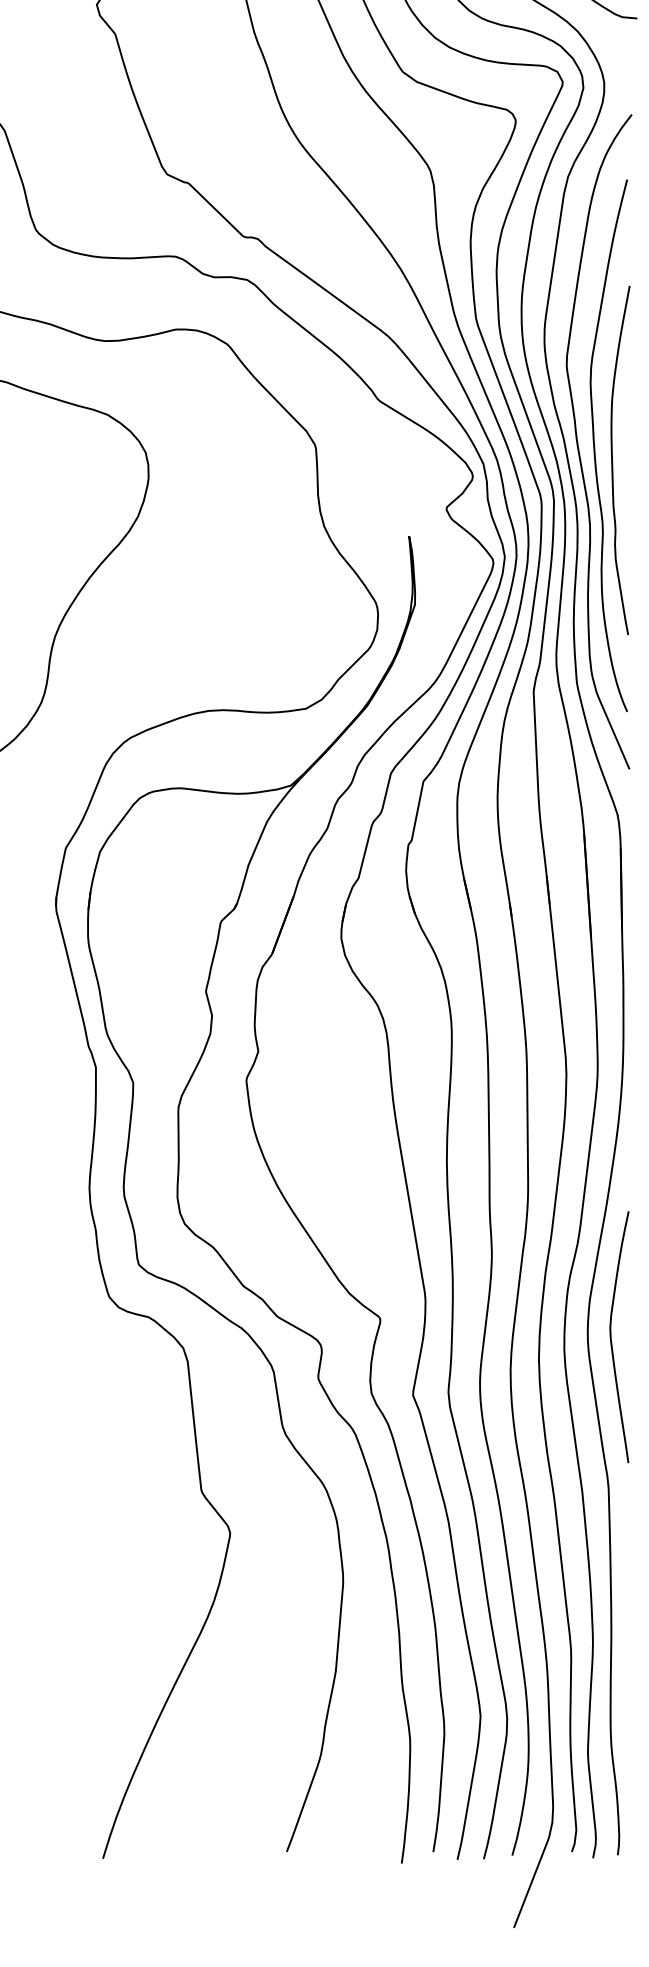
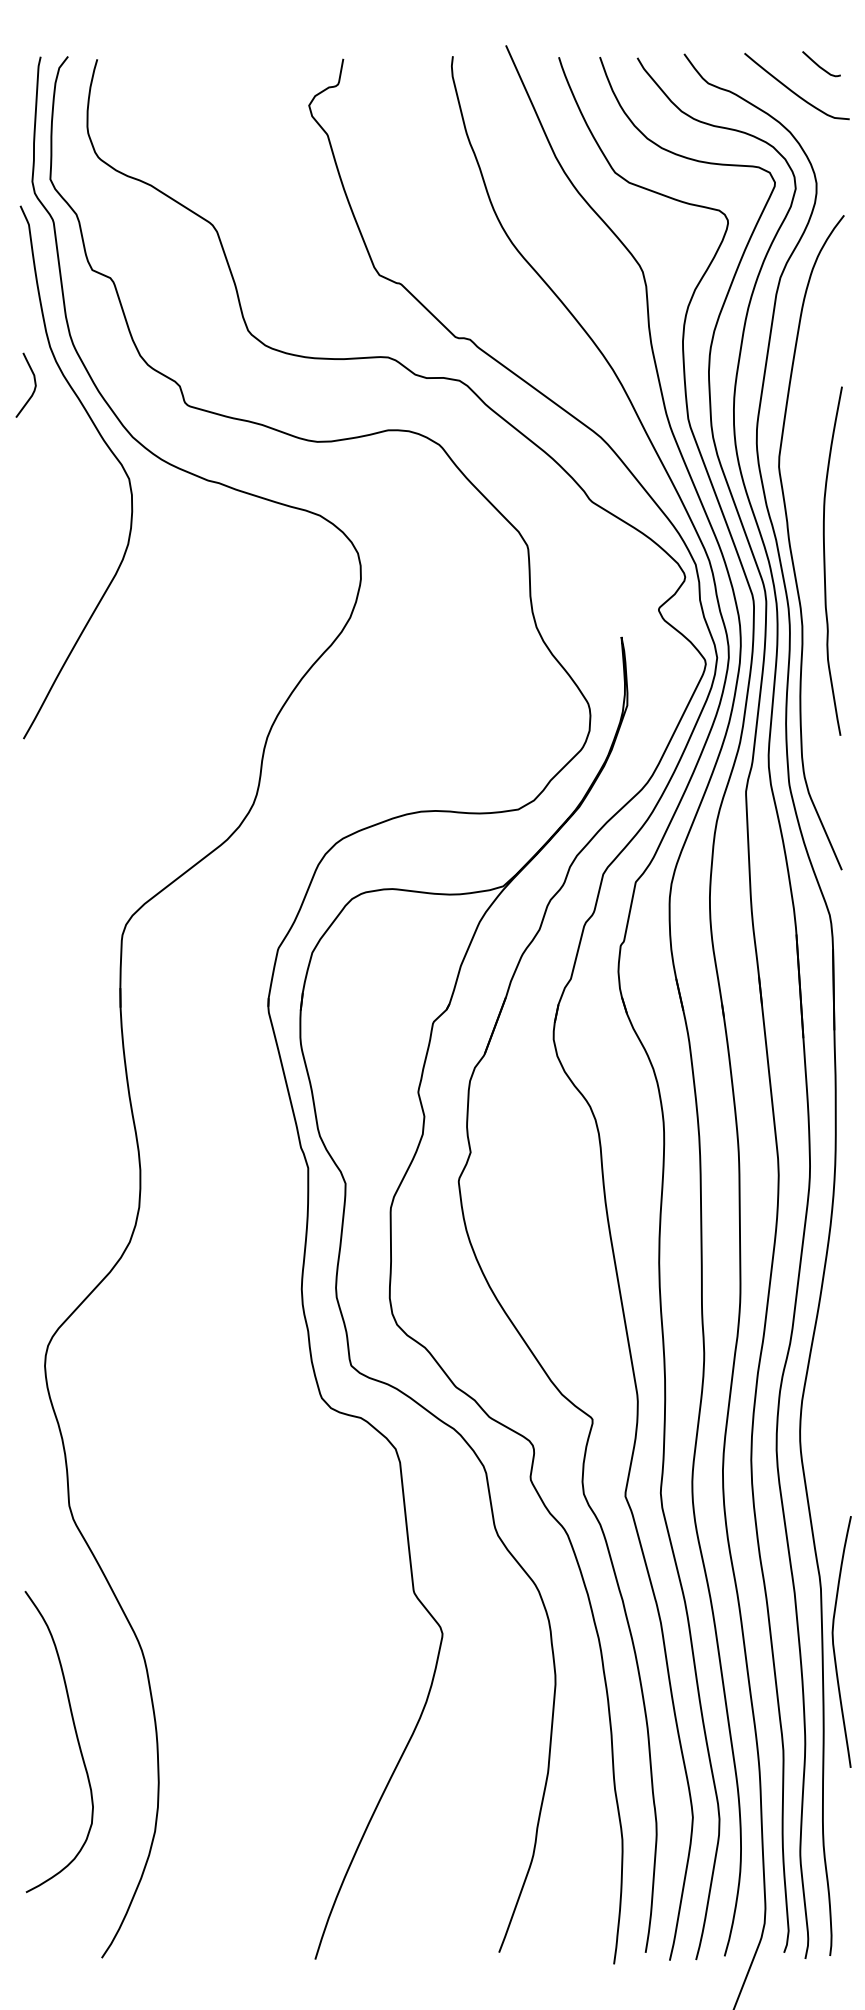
curve: (595, 445) -> (807, 546), removed
curve: (612, 1339) -> (834, 1644), moved

